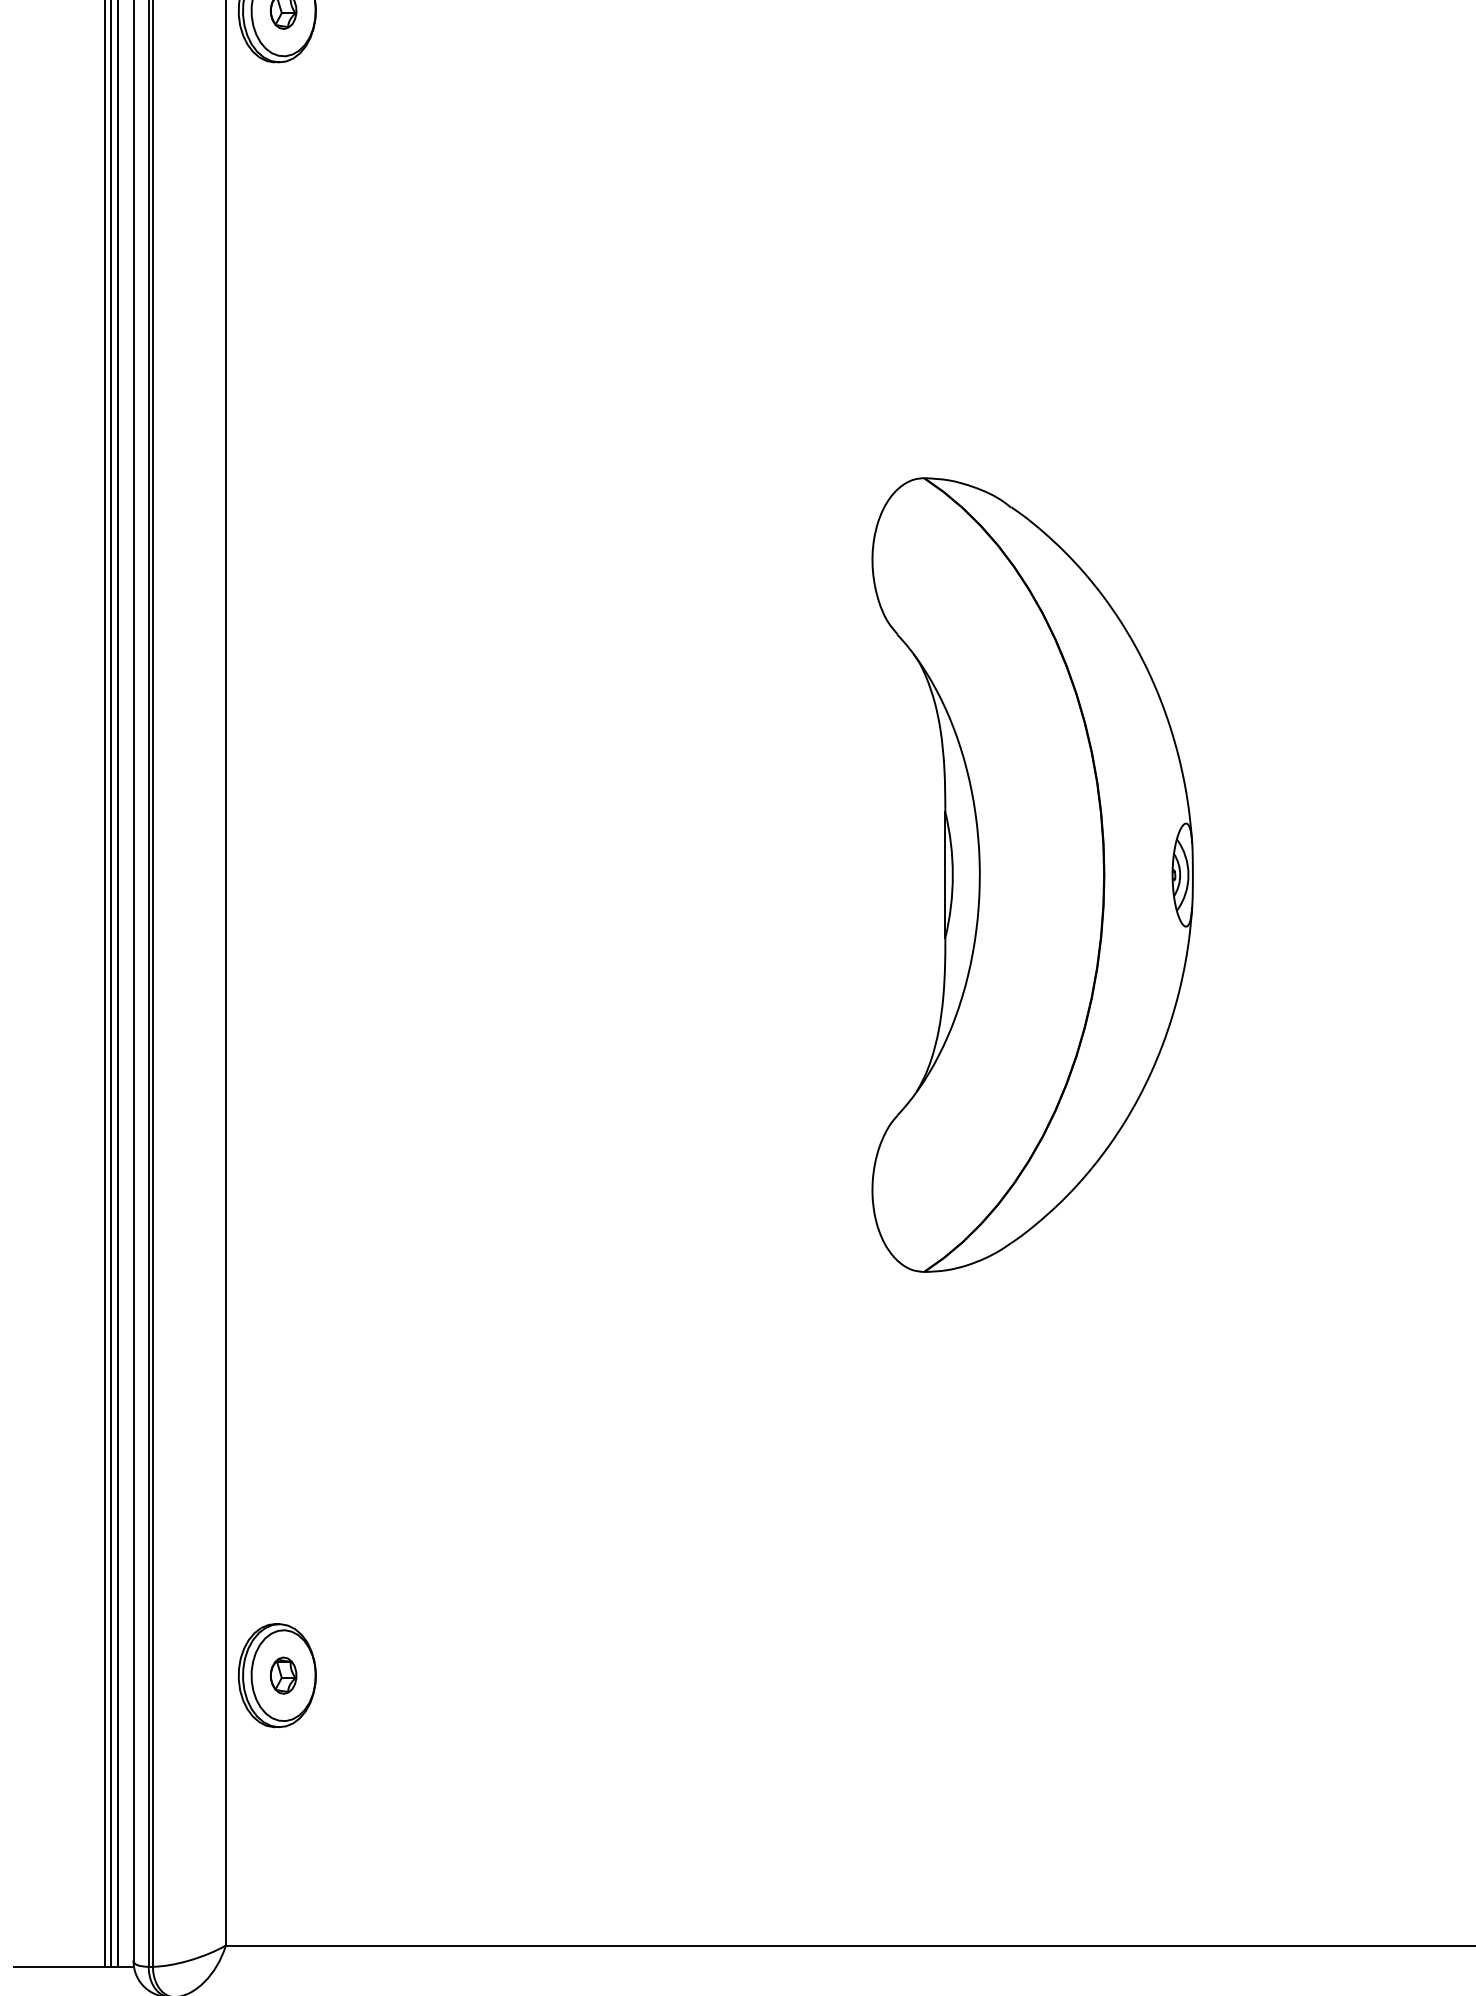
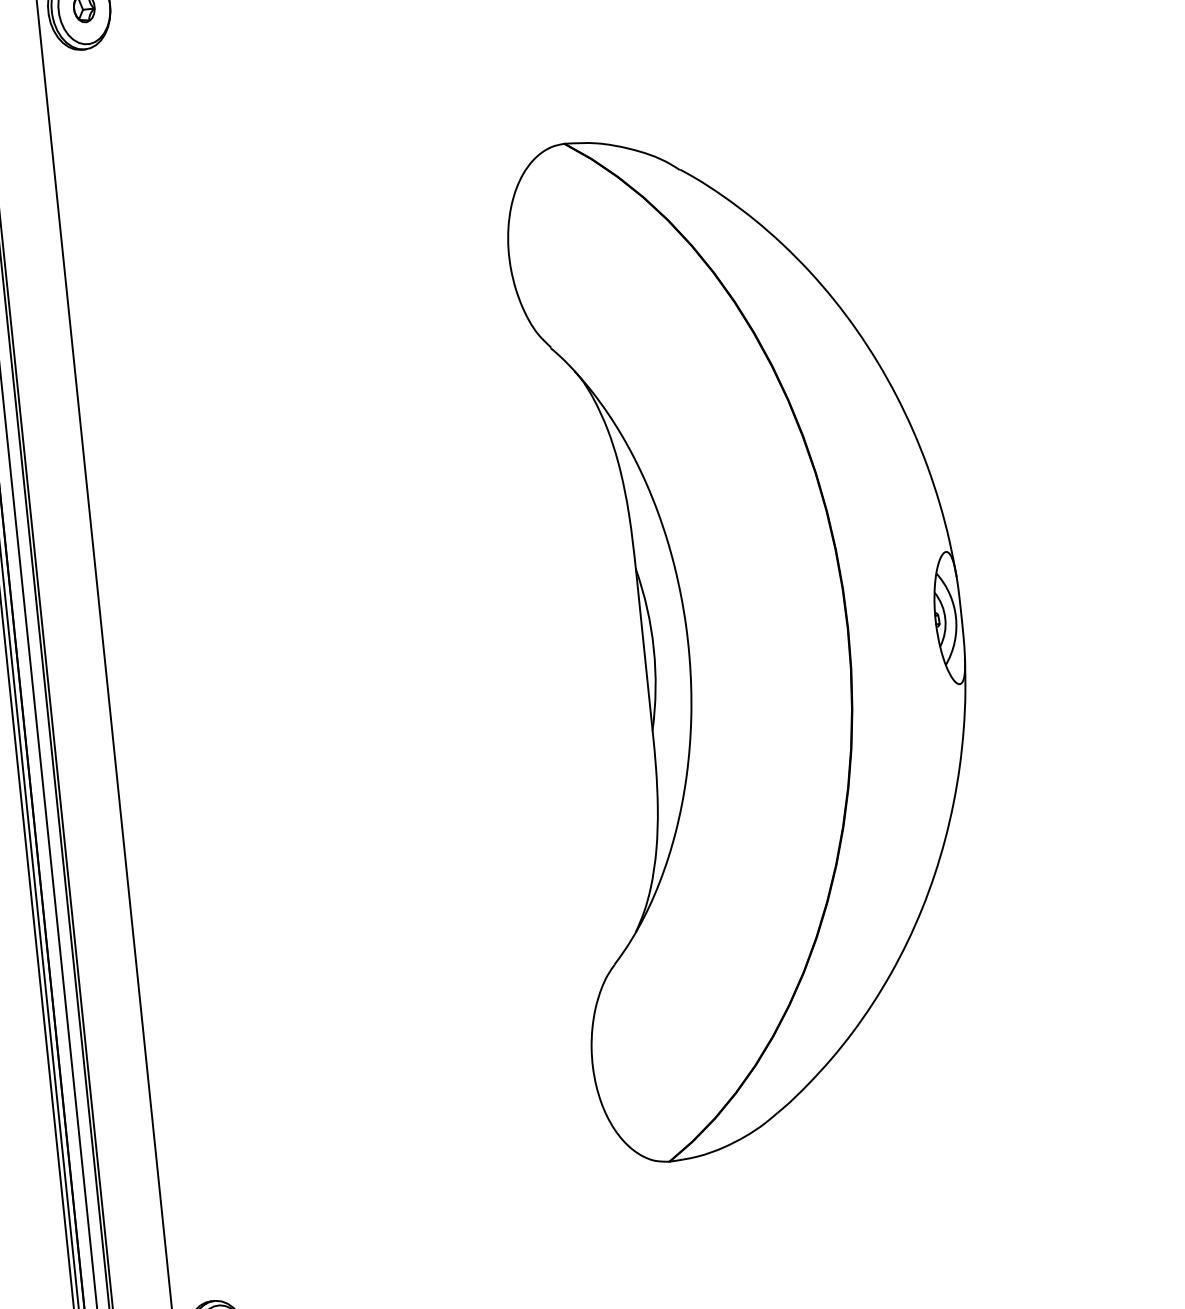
part: (1032, 874) -> (755, 637), size x1.6

